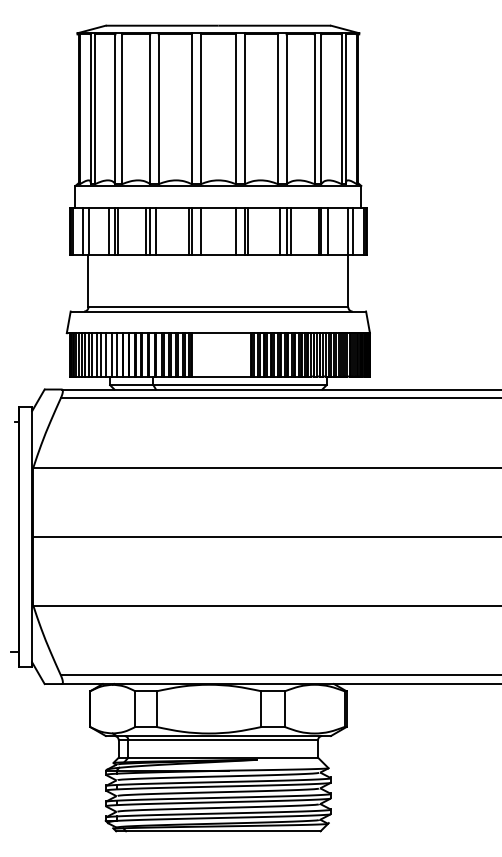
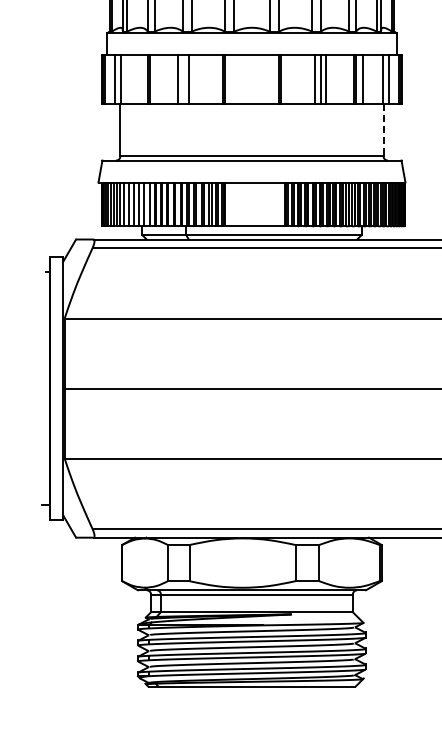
line: (109, 231) -> (141, 79), removed
line: (150, 231) -> (183, 79), removed
line: (201, 231) -> (234, 79), removed
line: (235, 231) -> (269, 79), removed
line: (348, 281) -> (383, 130), solid -> dashed

